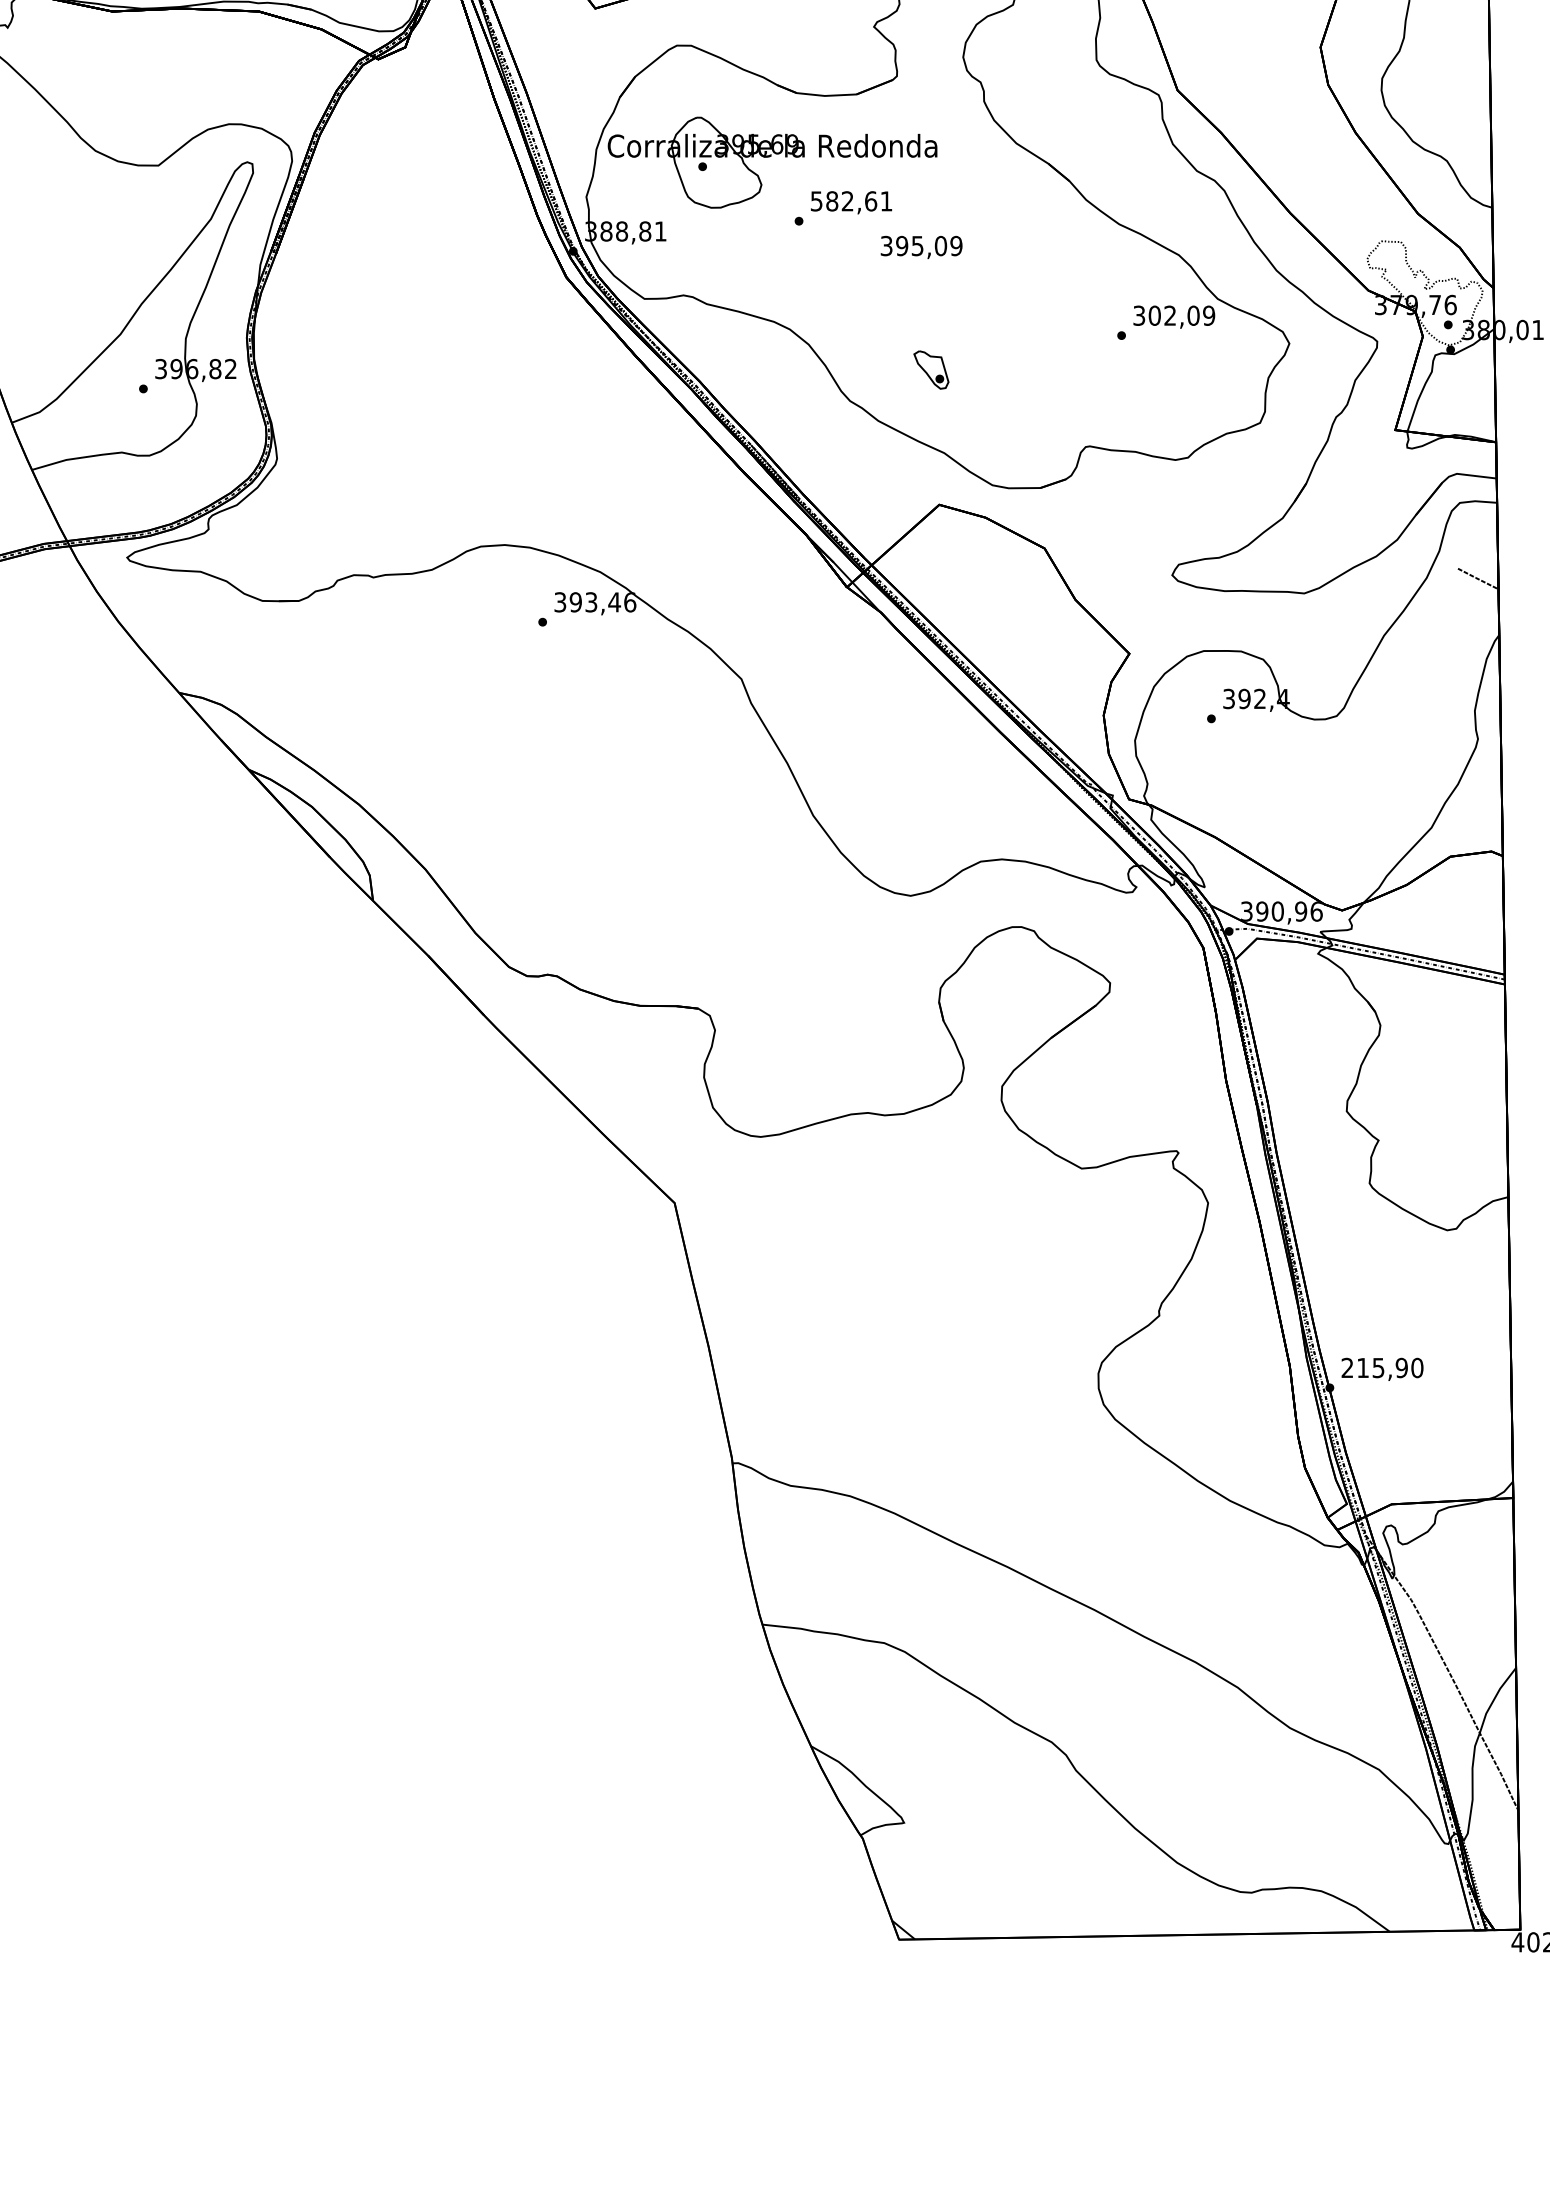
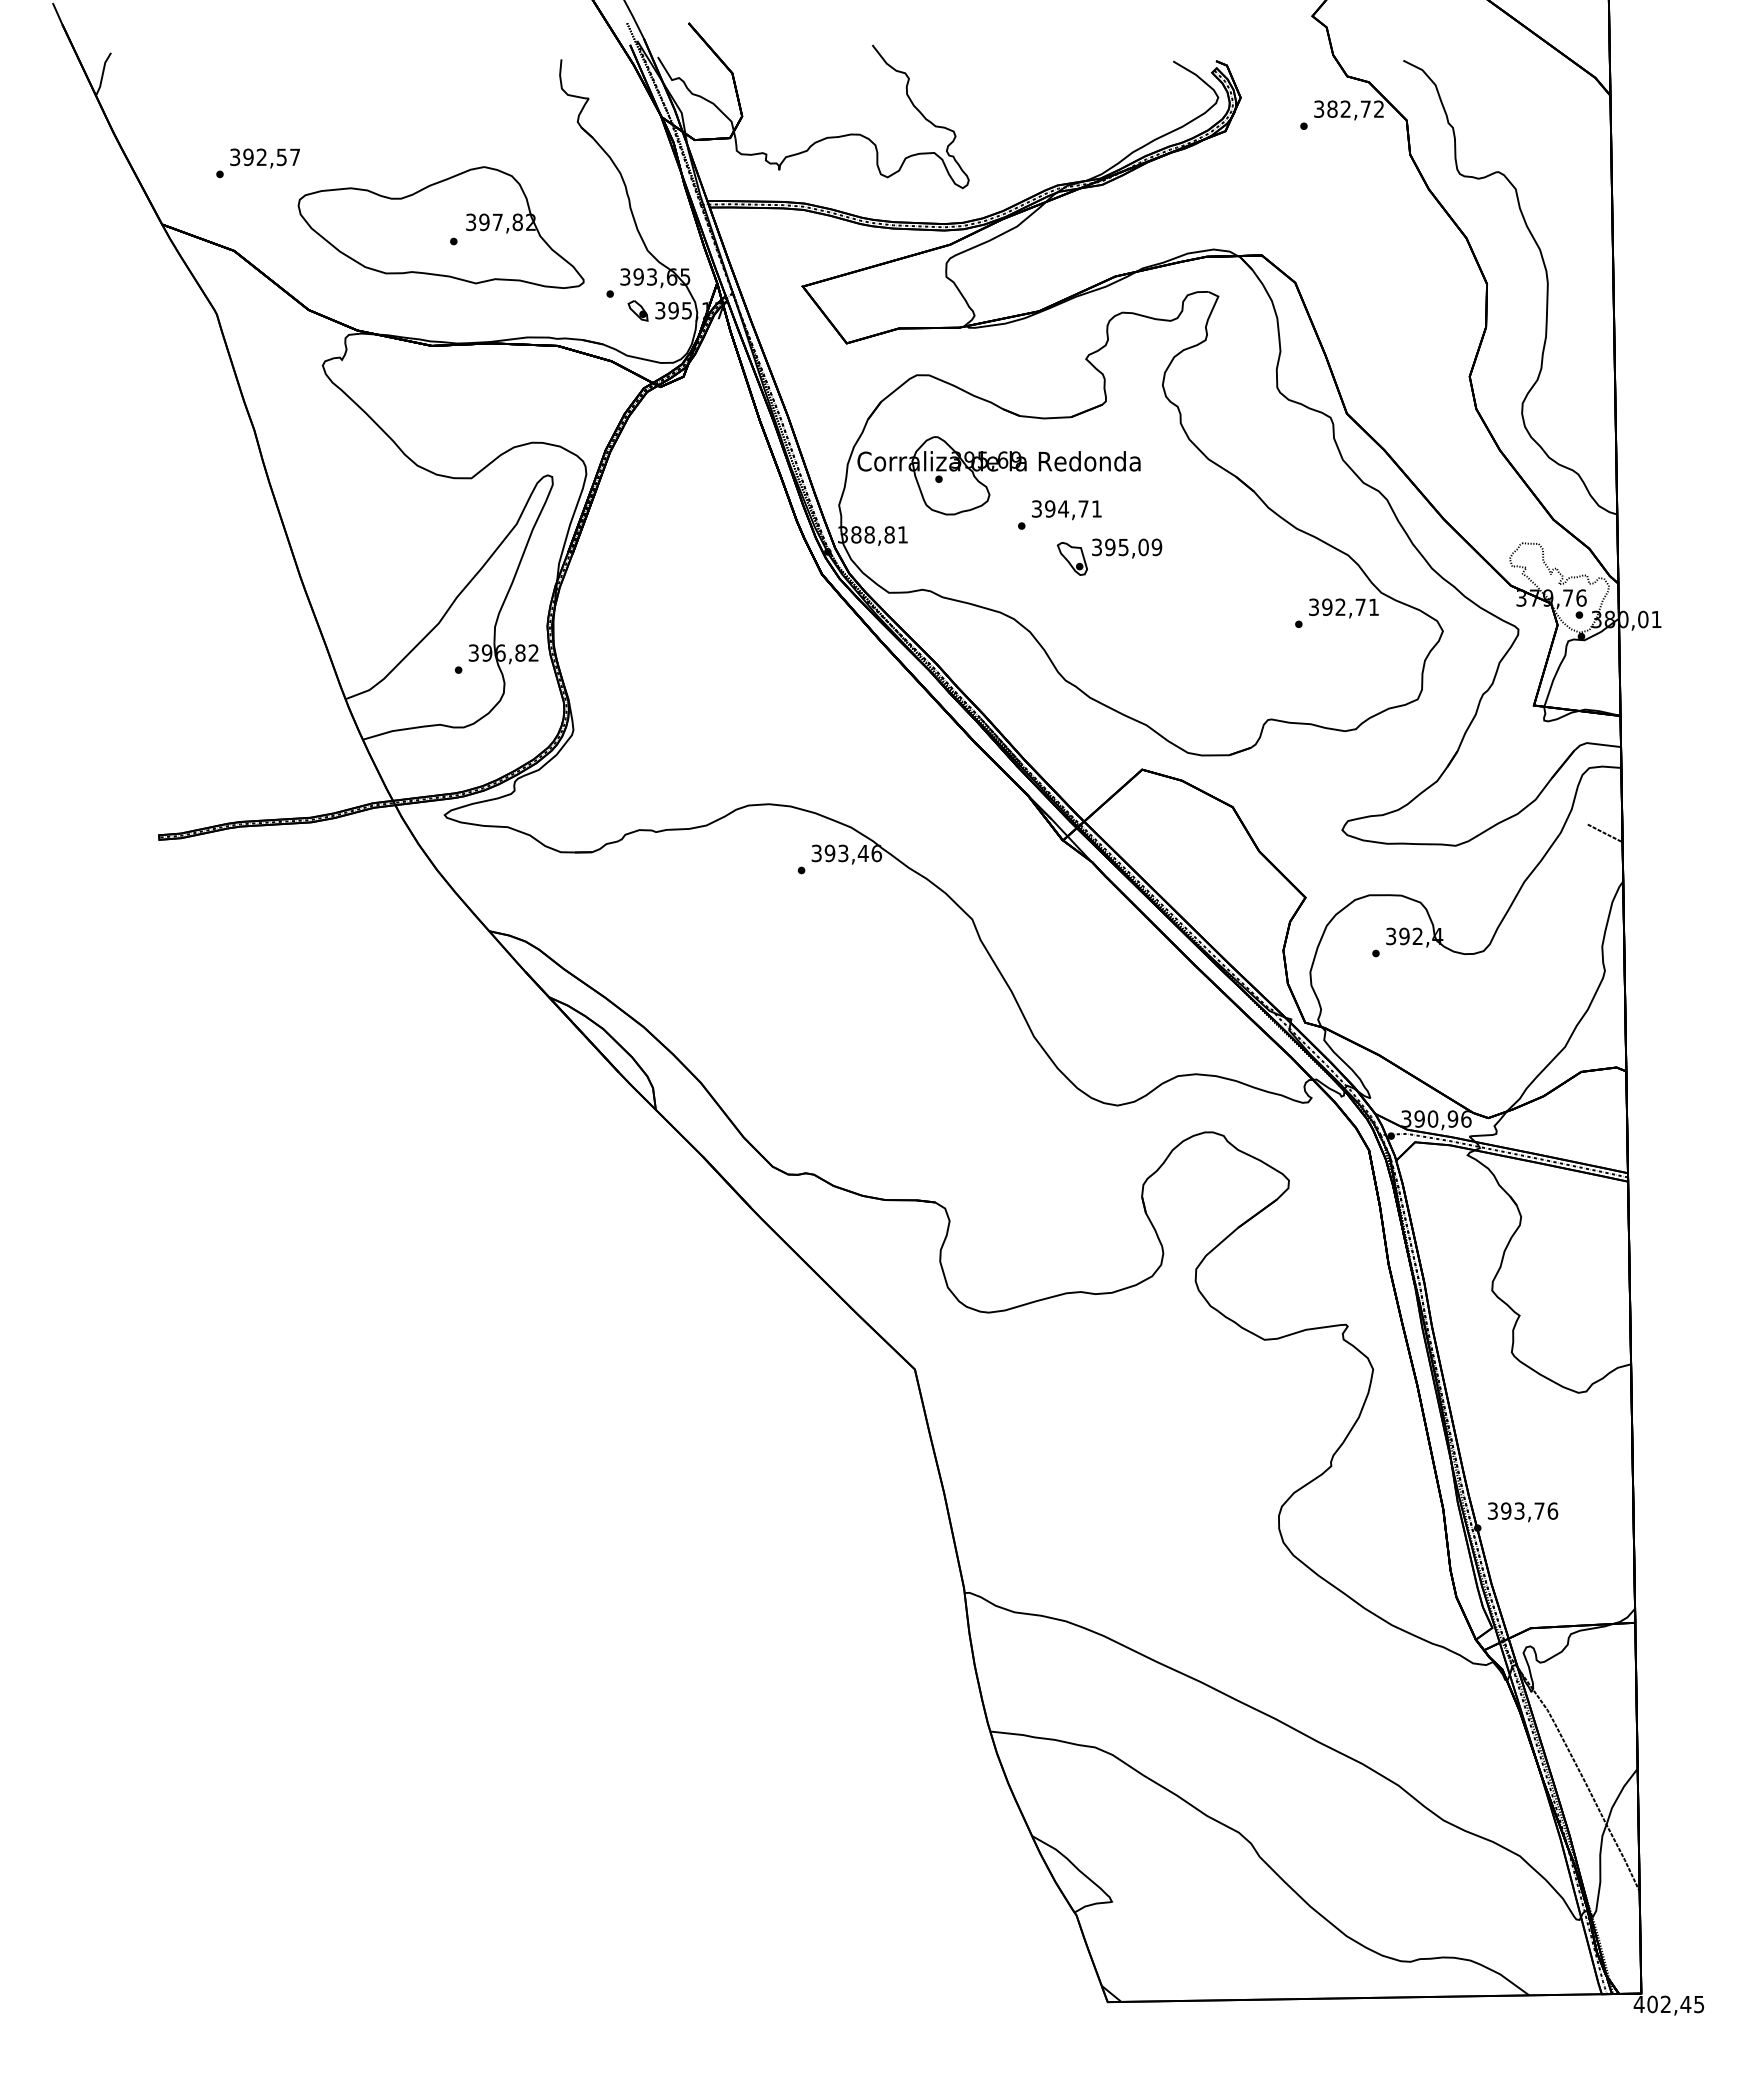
text: (844, 200) -> (1060, 508), 582,61 -> 394,71
text: (1181, 314) -> (1350, 606), 302,09 -> 392,71
part: (930, 369) -> (1071, 558), moved
text: (1383, 1367) -> (1523, 1510), 215,90 -> 393,76

